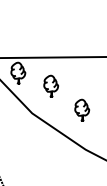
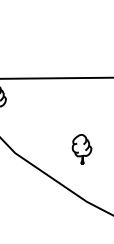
part: (51, 85) -> (40, 115), removed

